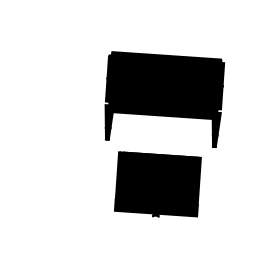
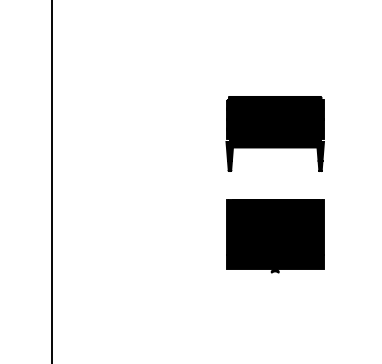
part: (163, 99) -> (274, 133), size x0.71

